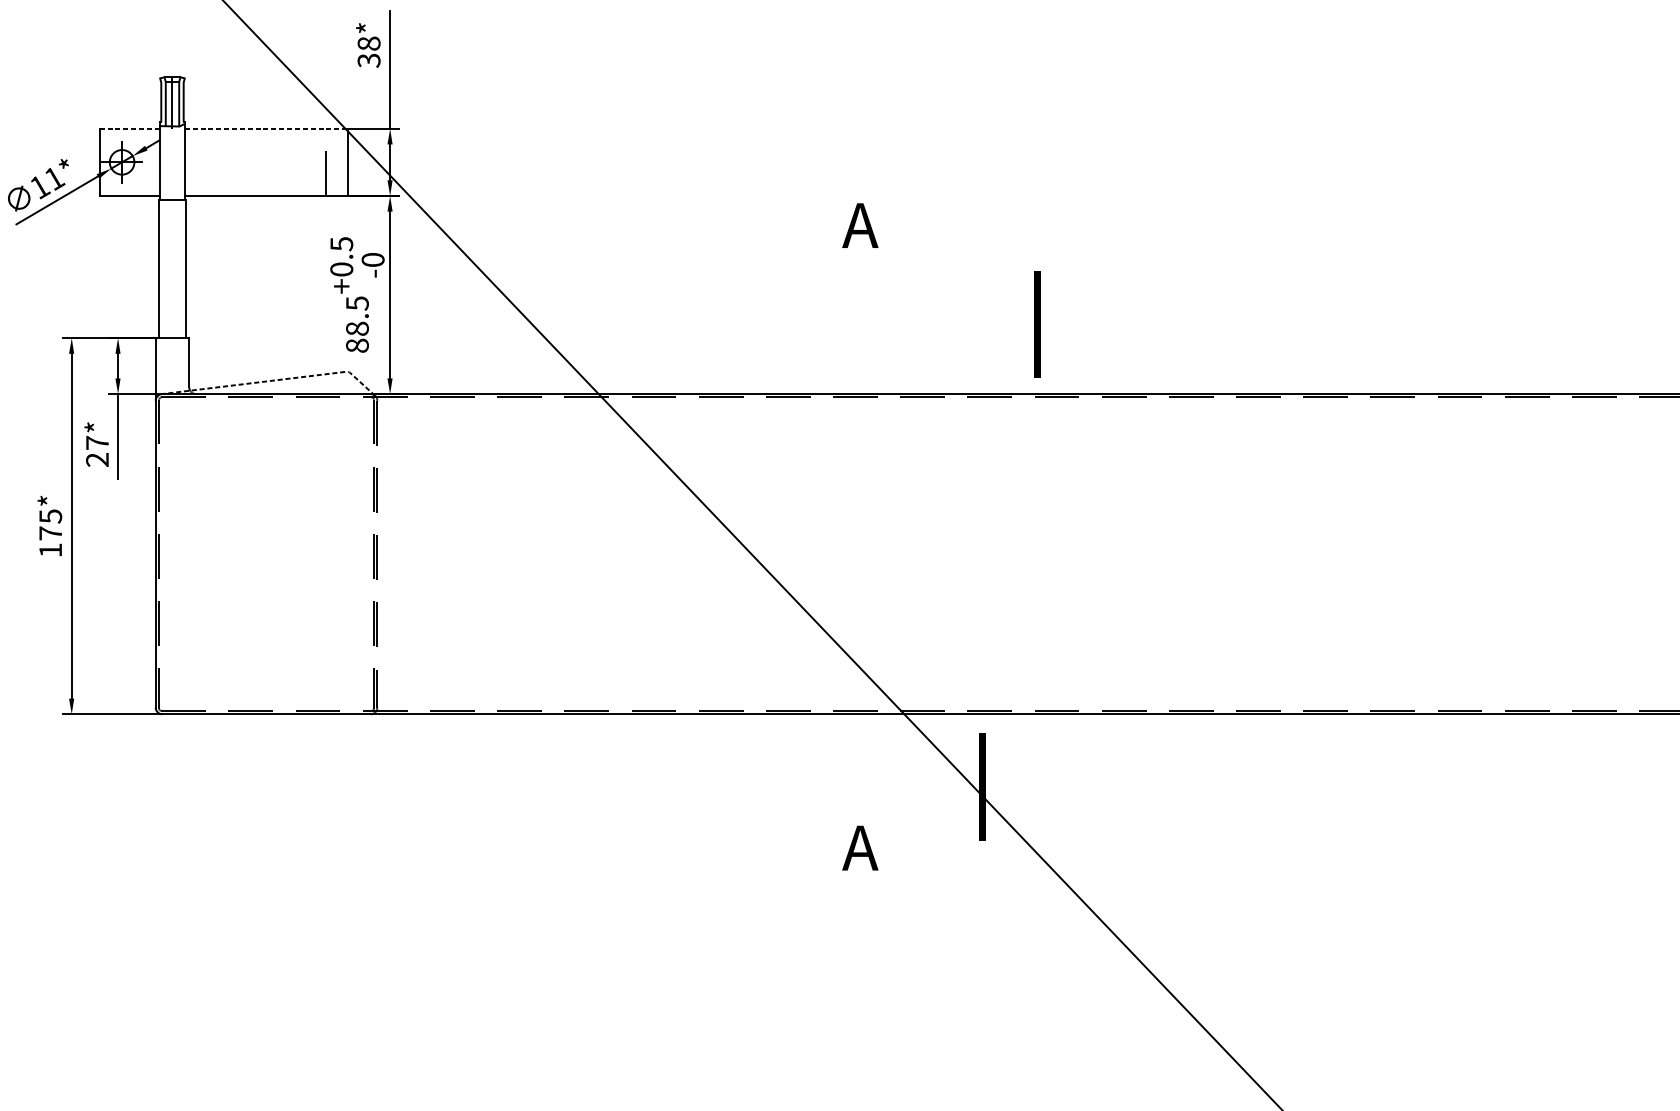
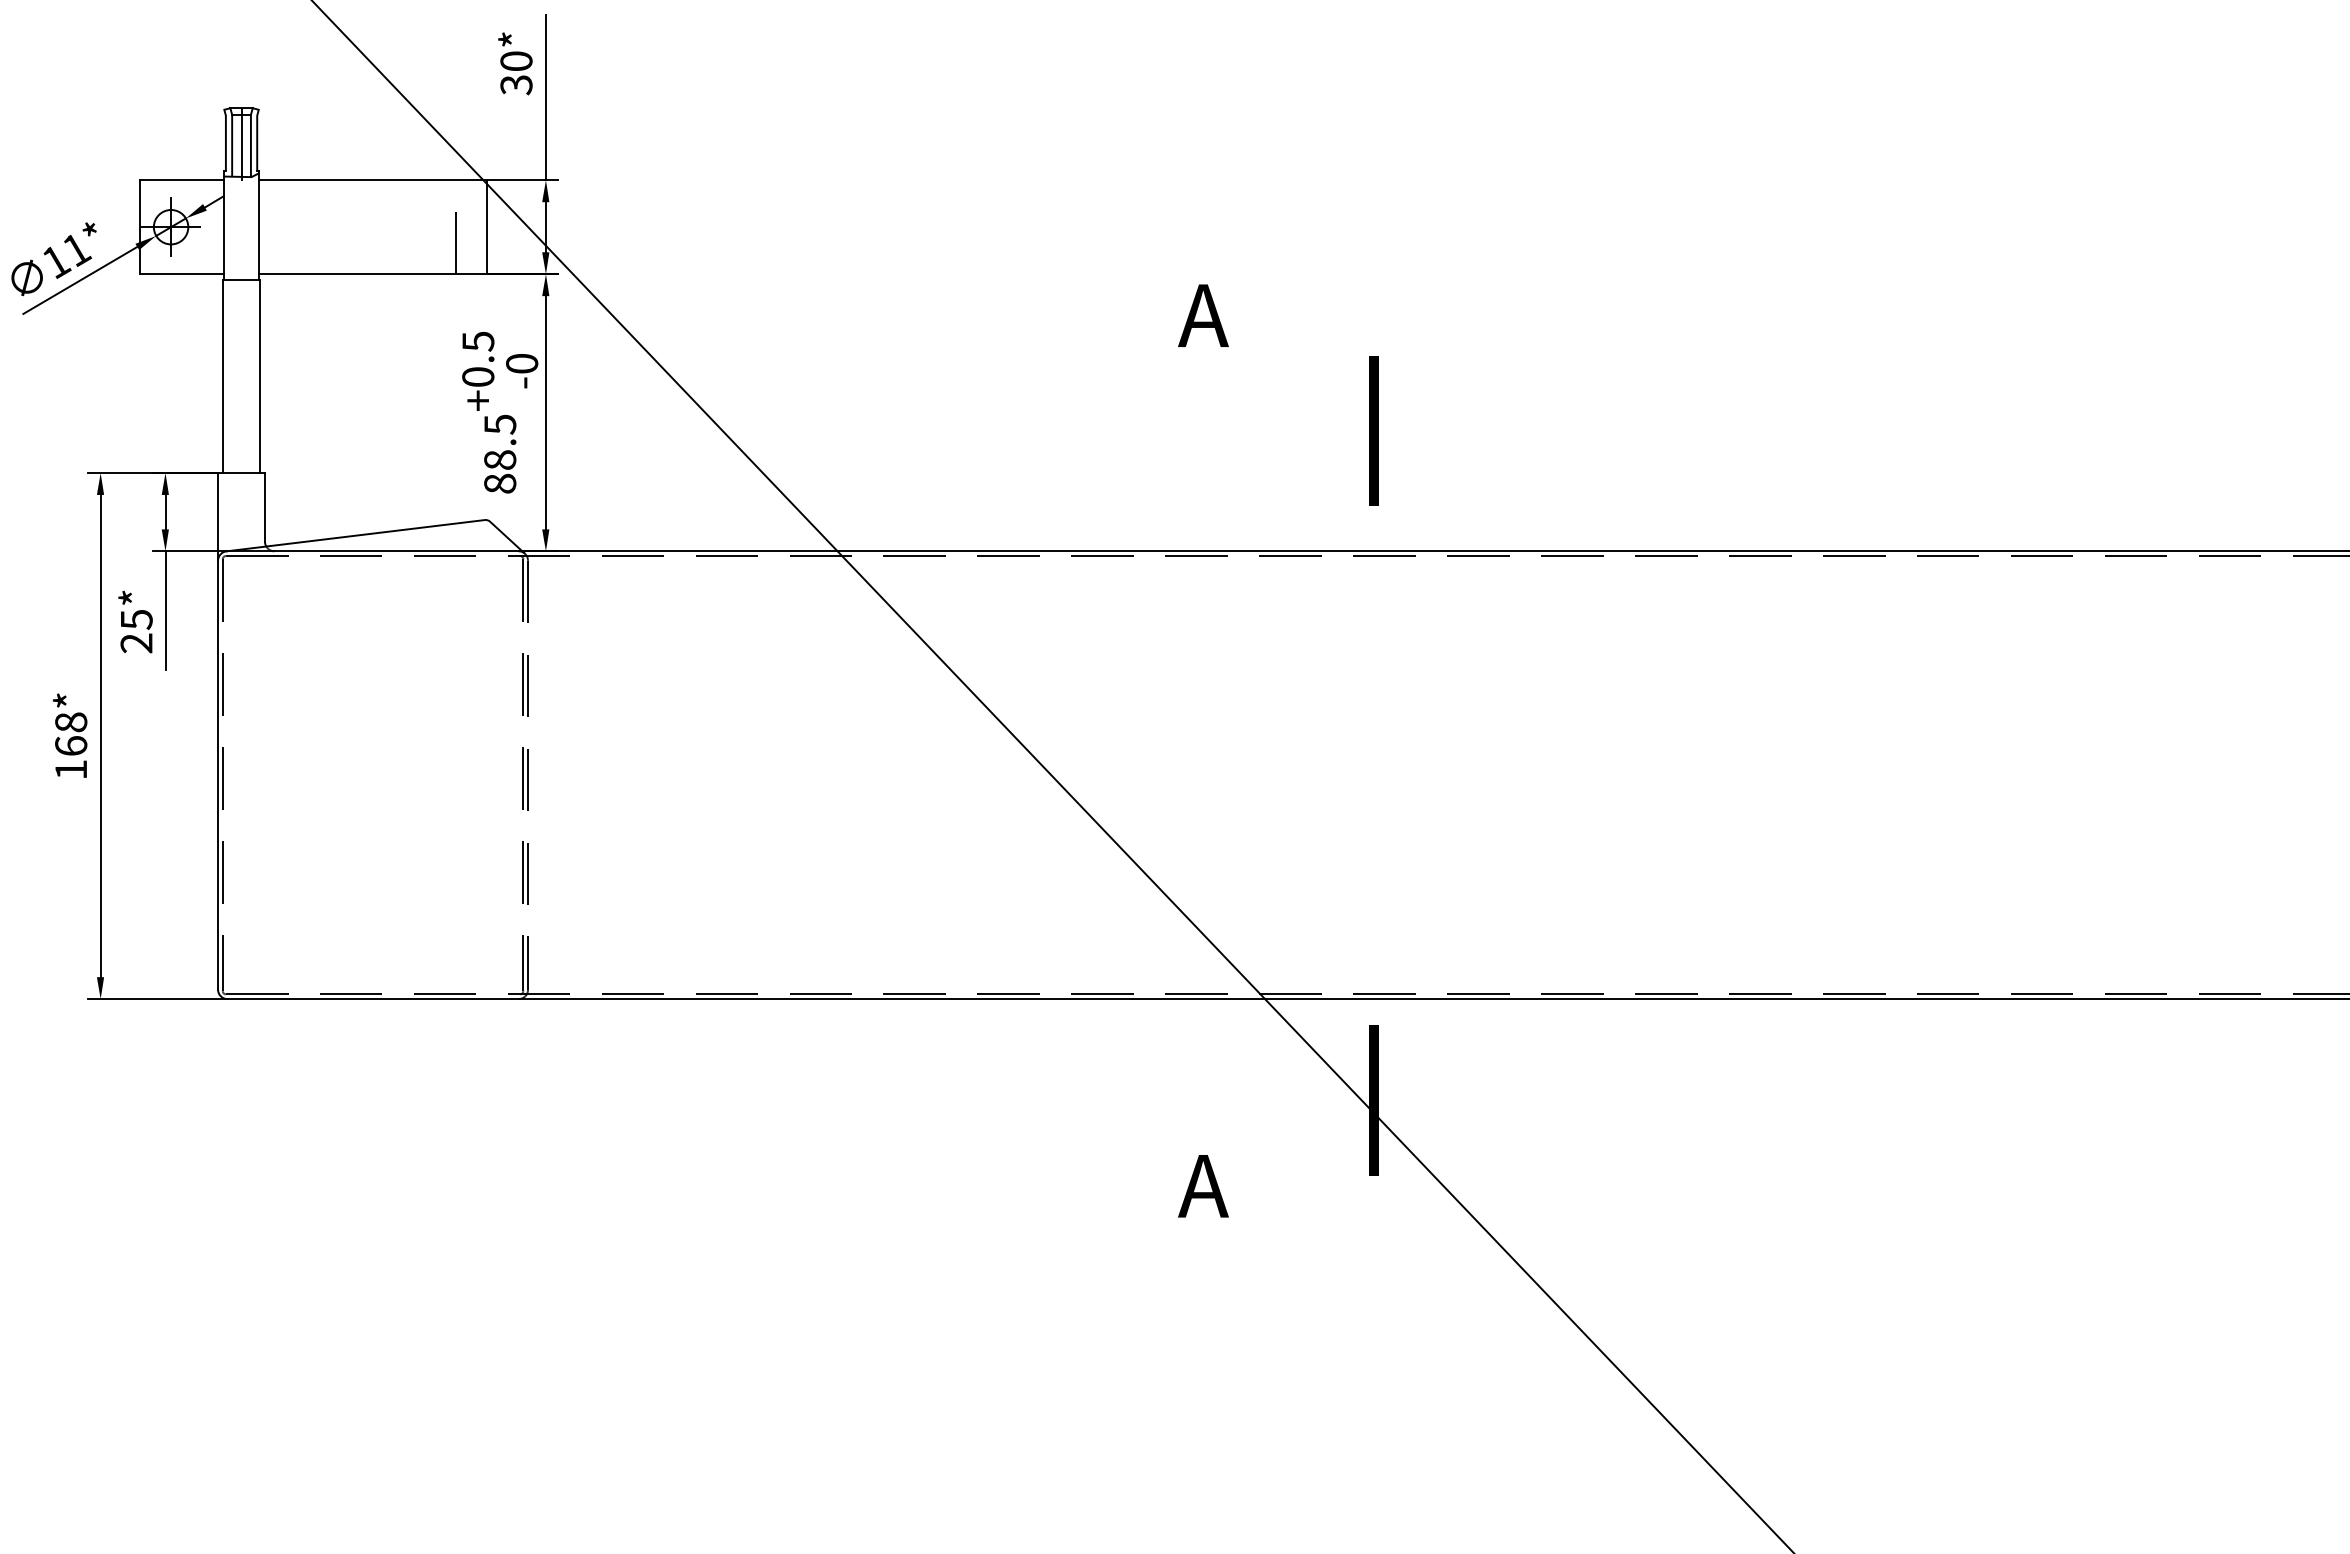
text: (369, 43) -> (516, 61), 38* -> 30*
line: (130, 128) -> (182, 180), dashed -> solid
line: (266, 128) -> (373, 180), dashed -> solid
part: (1037, 324) -> (1373, 430), moved
line: (275, 380) -> (385, 532), dashed -> solid
text: (97, 442) -> (136, 619), 27* -> 25*
text: (50, 524) -> (71, 733), 175* -> 168*

